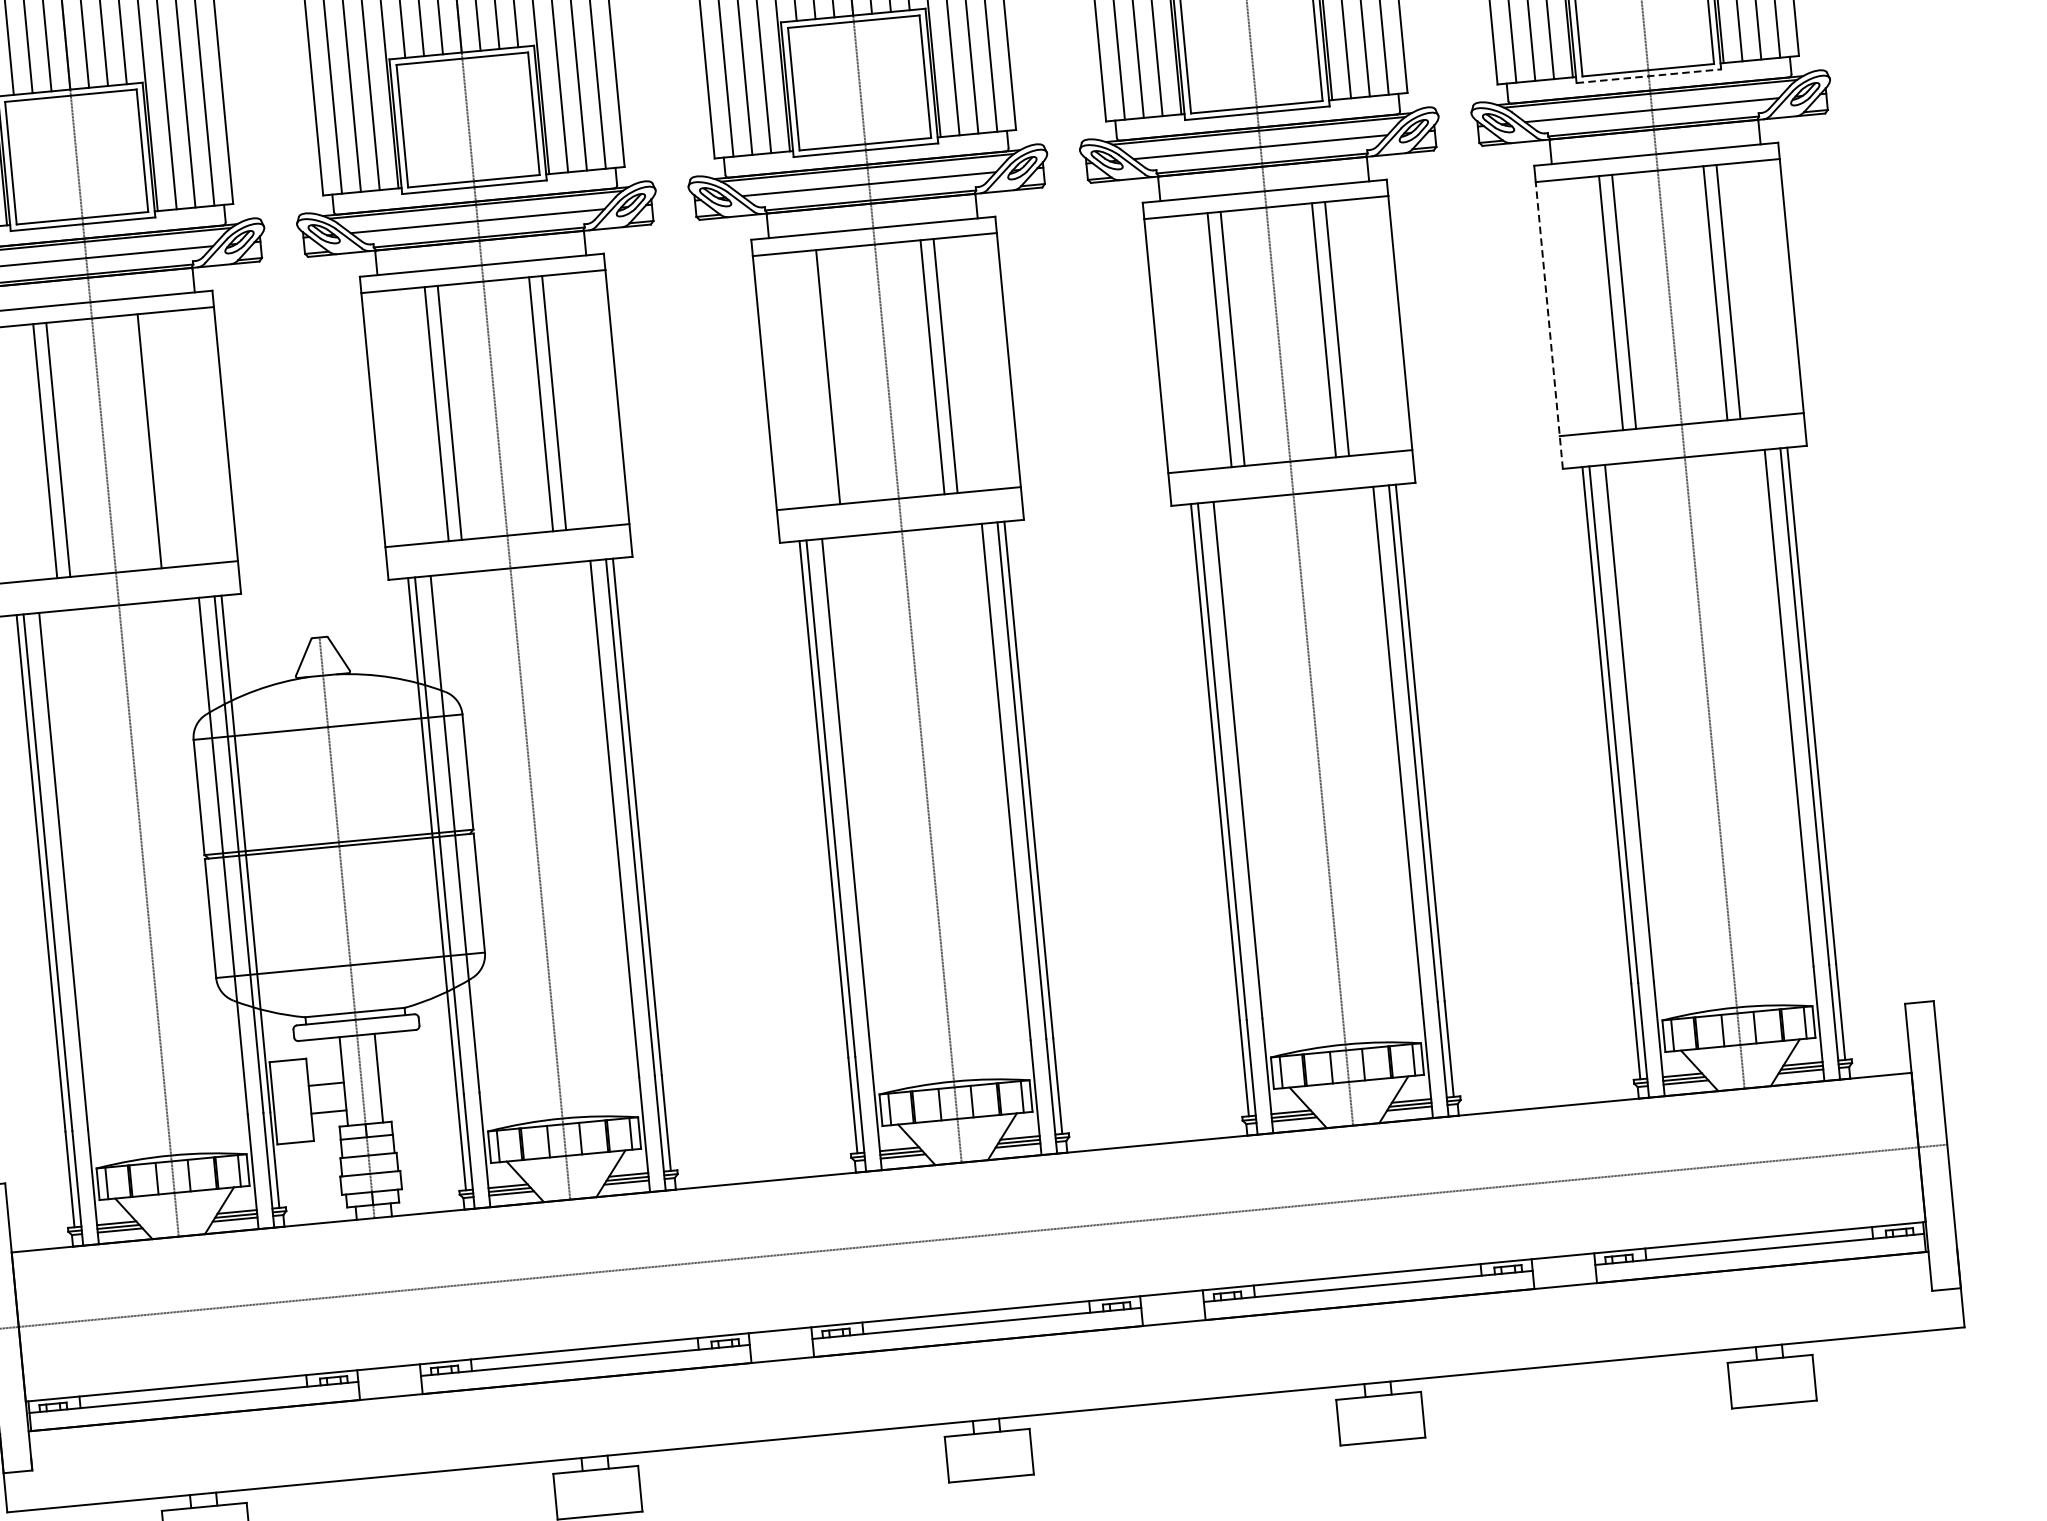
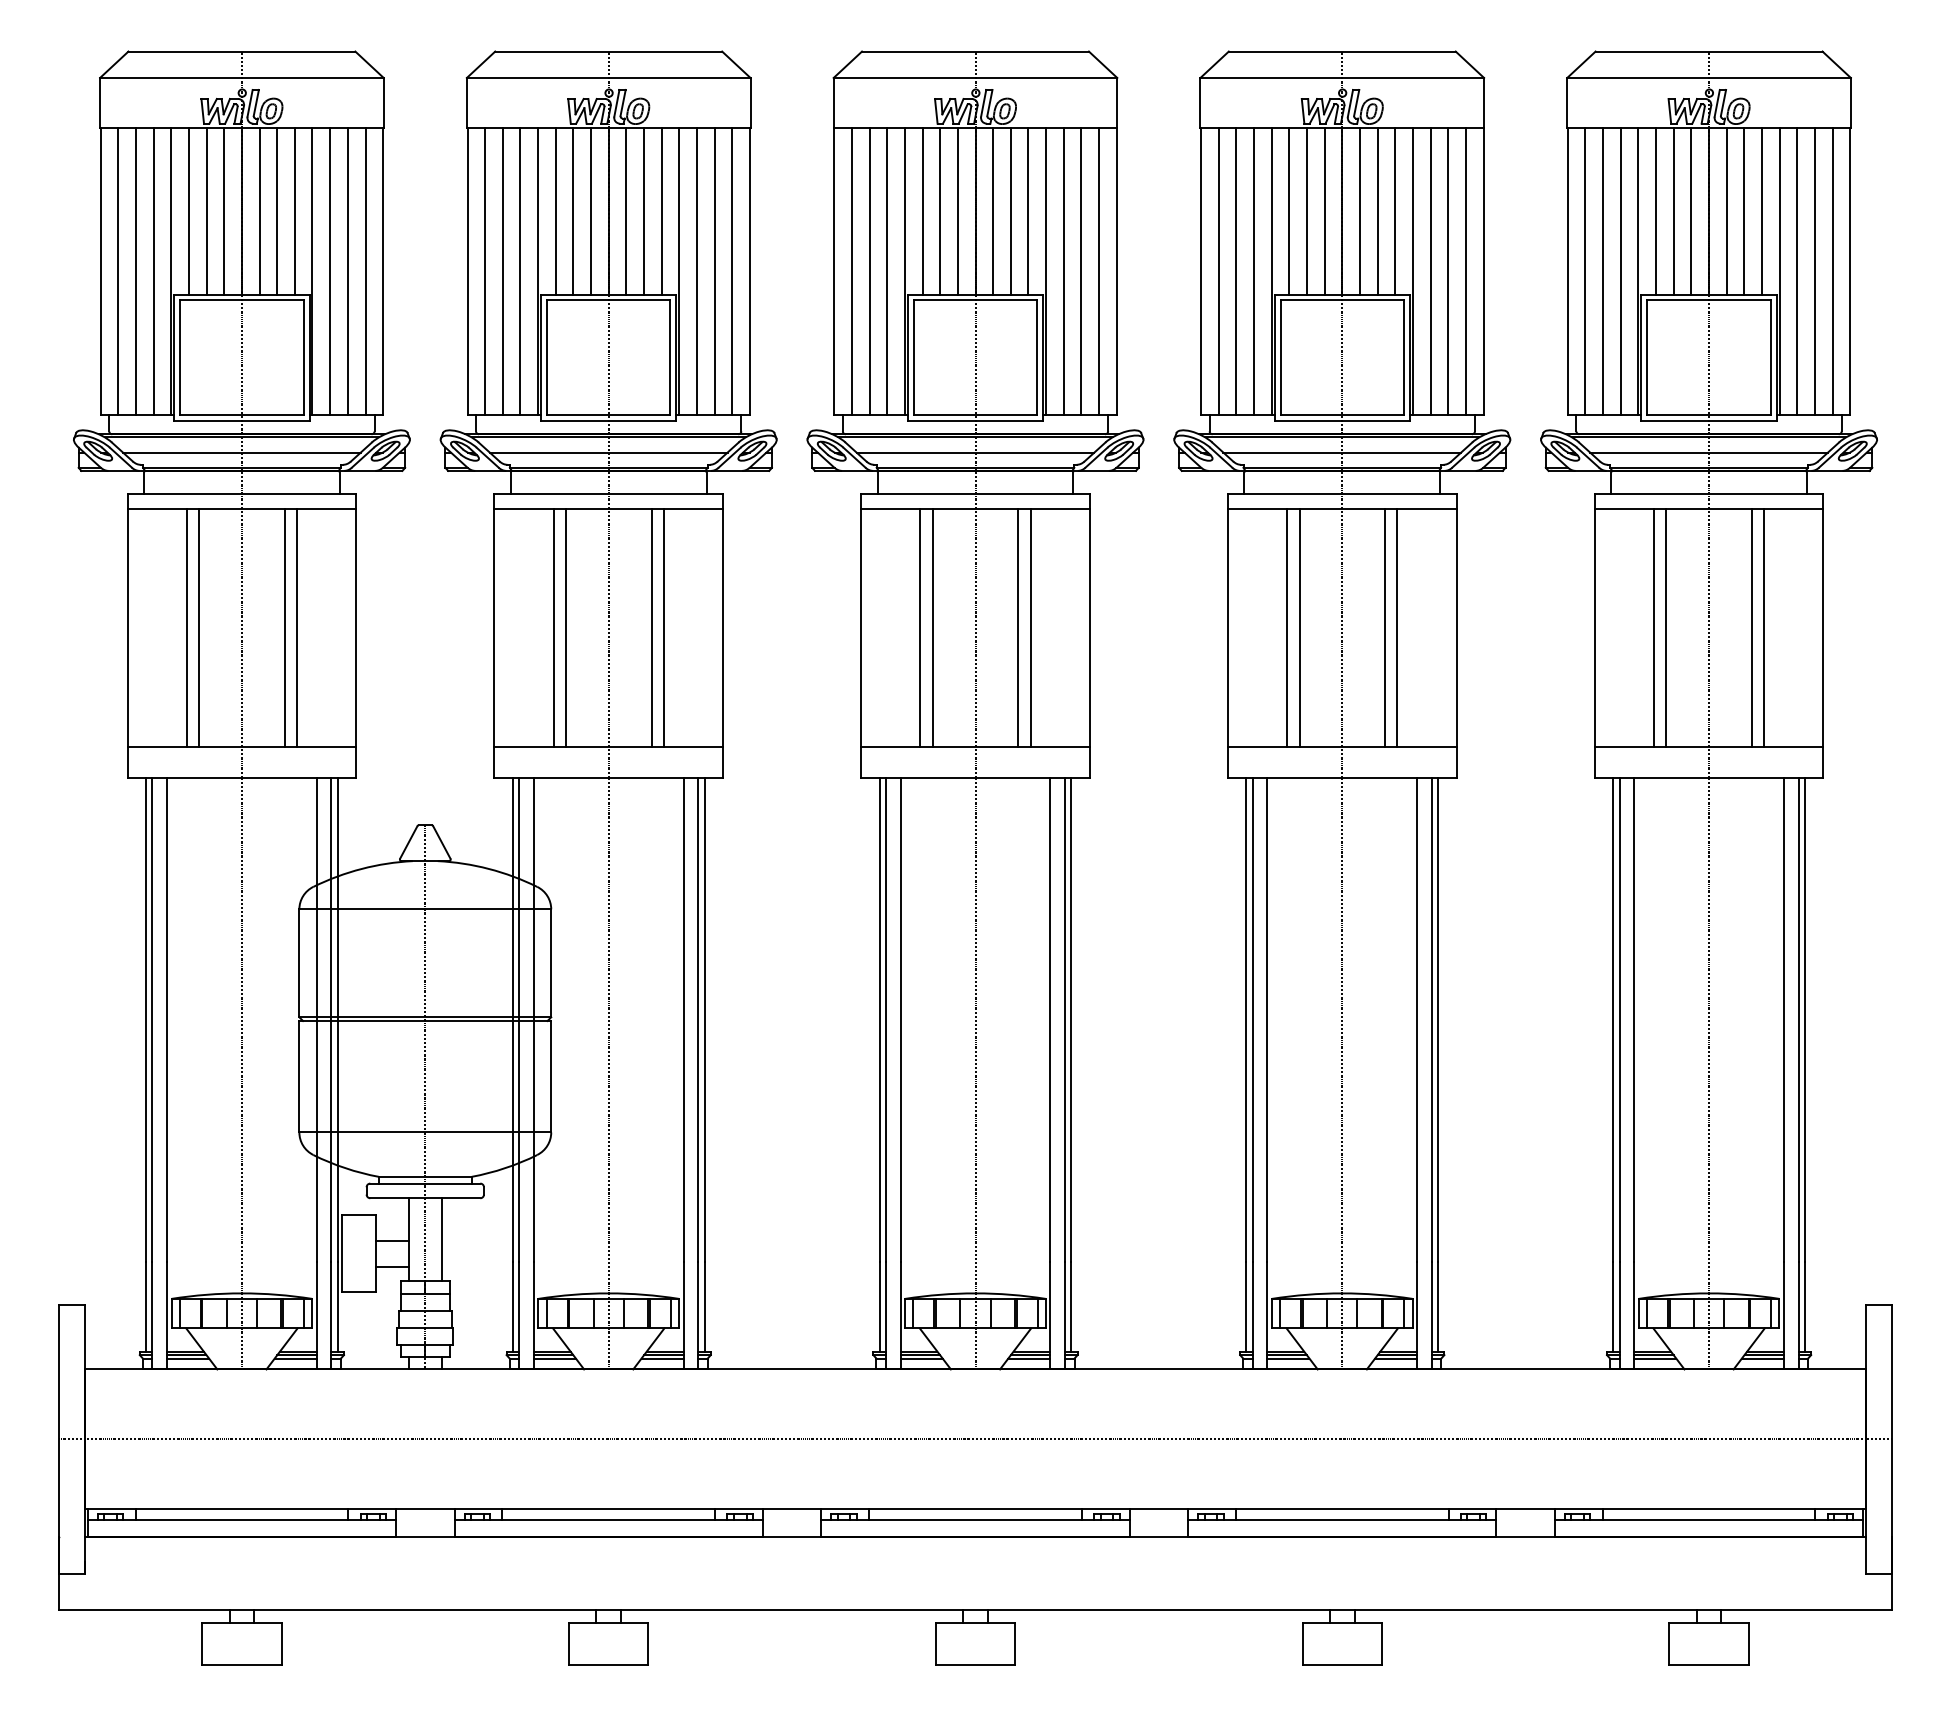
line: (1649, 75) -> (1709, 420), dashed -> solid
line: (1549, 325) -> (1594, 643), dashed -> solid
line: (841, 376) -> (932, 628), added
line: (162, 440) -> (296, 628), added

